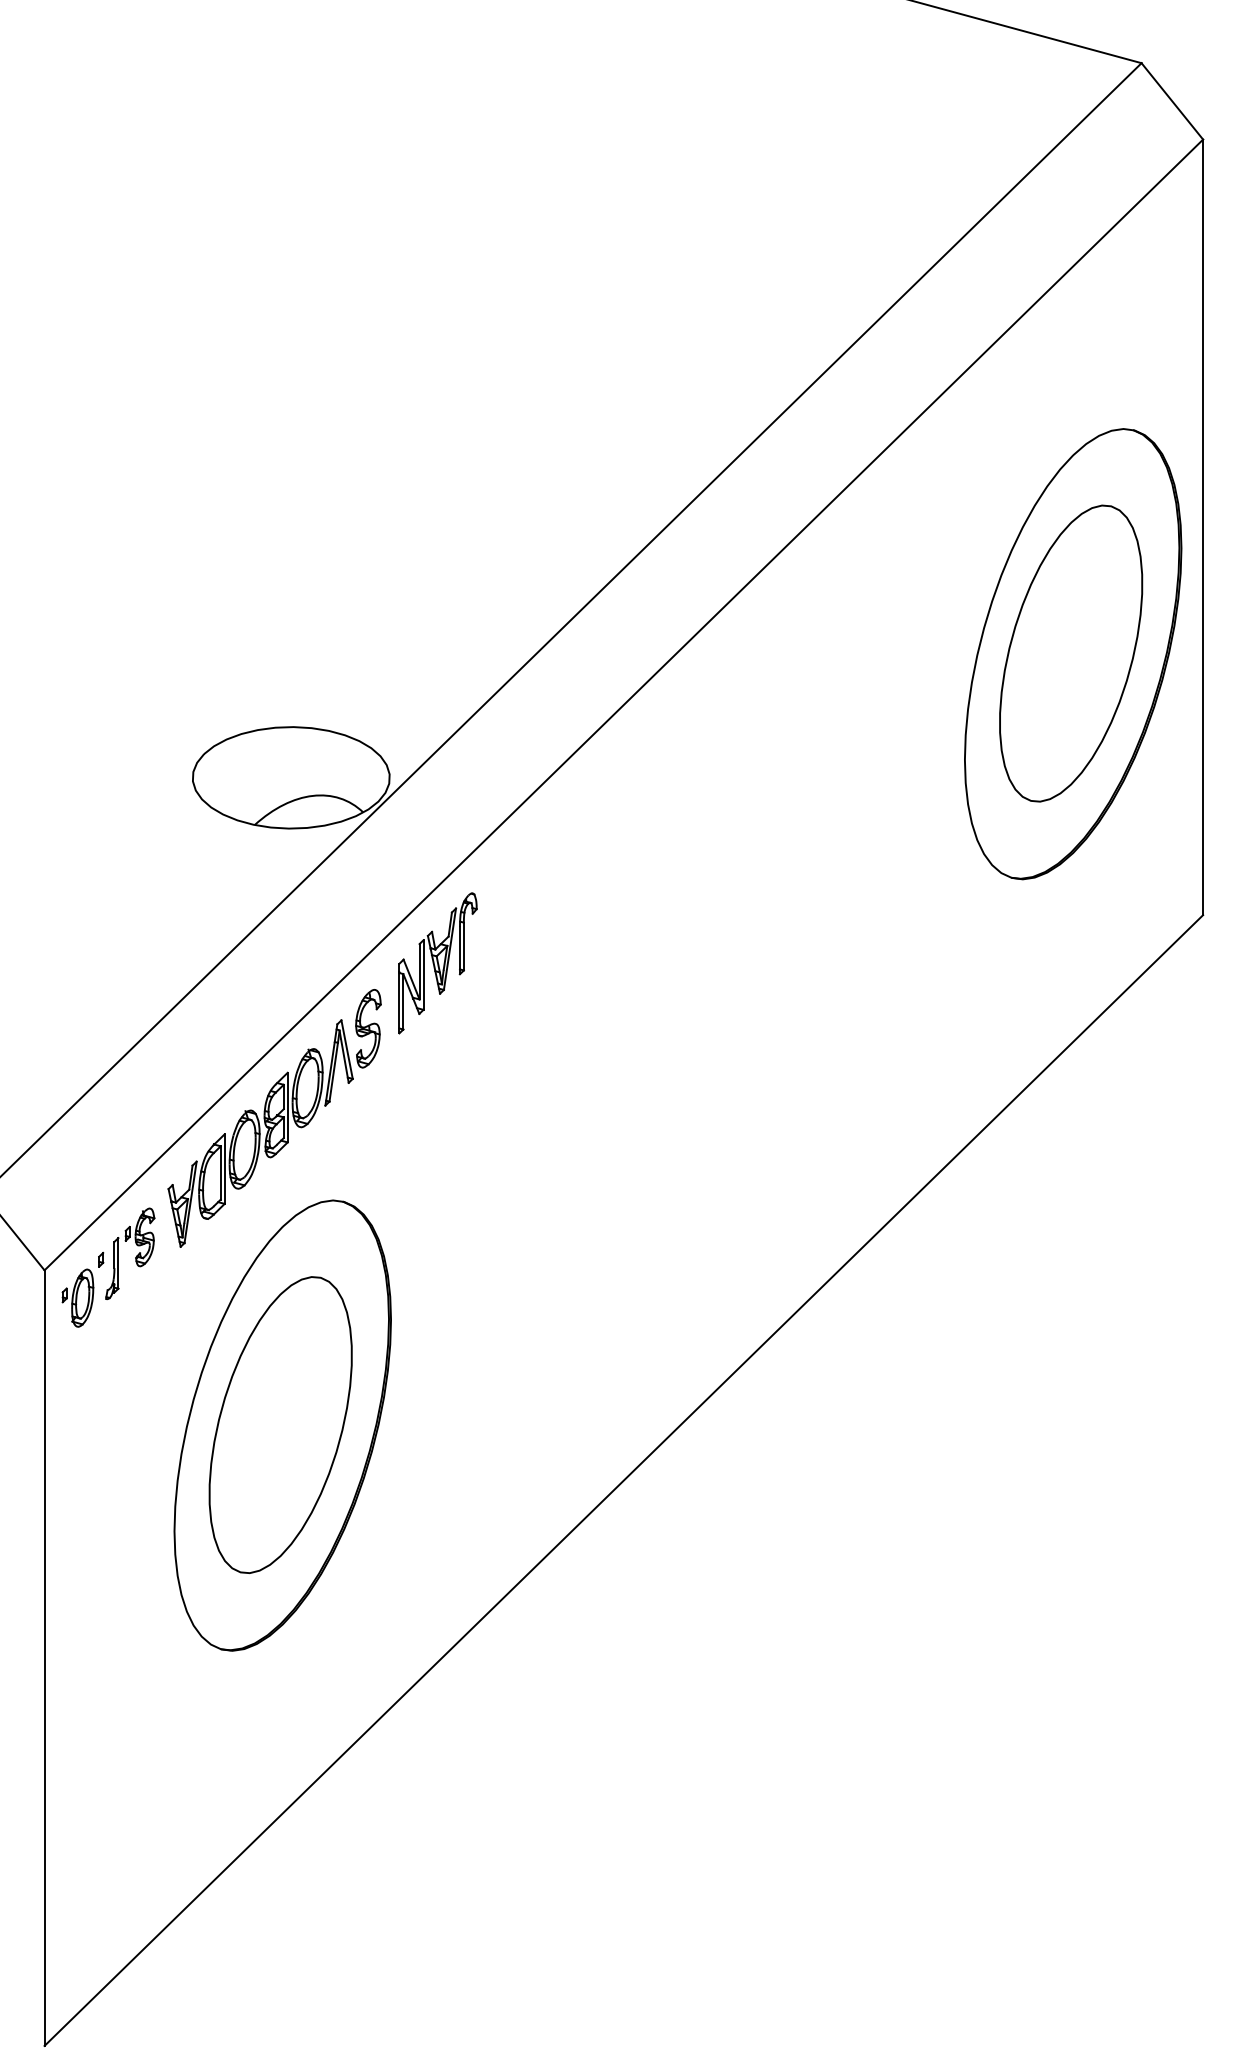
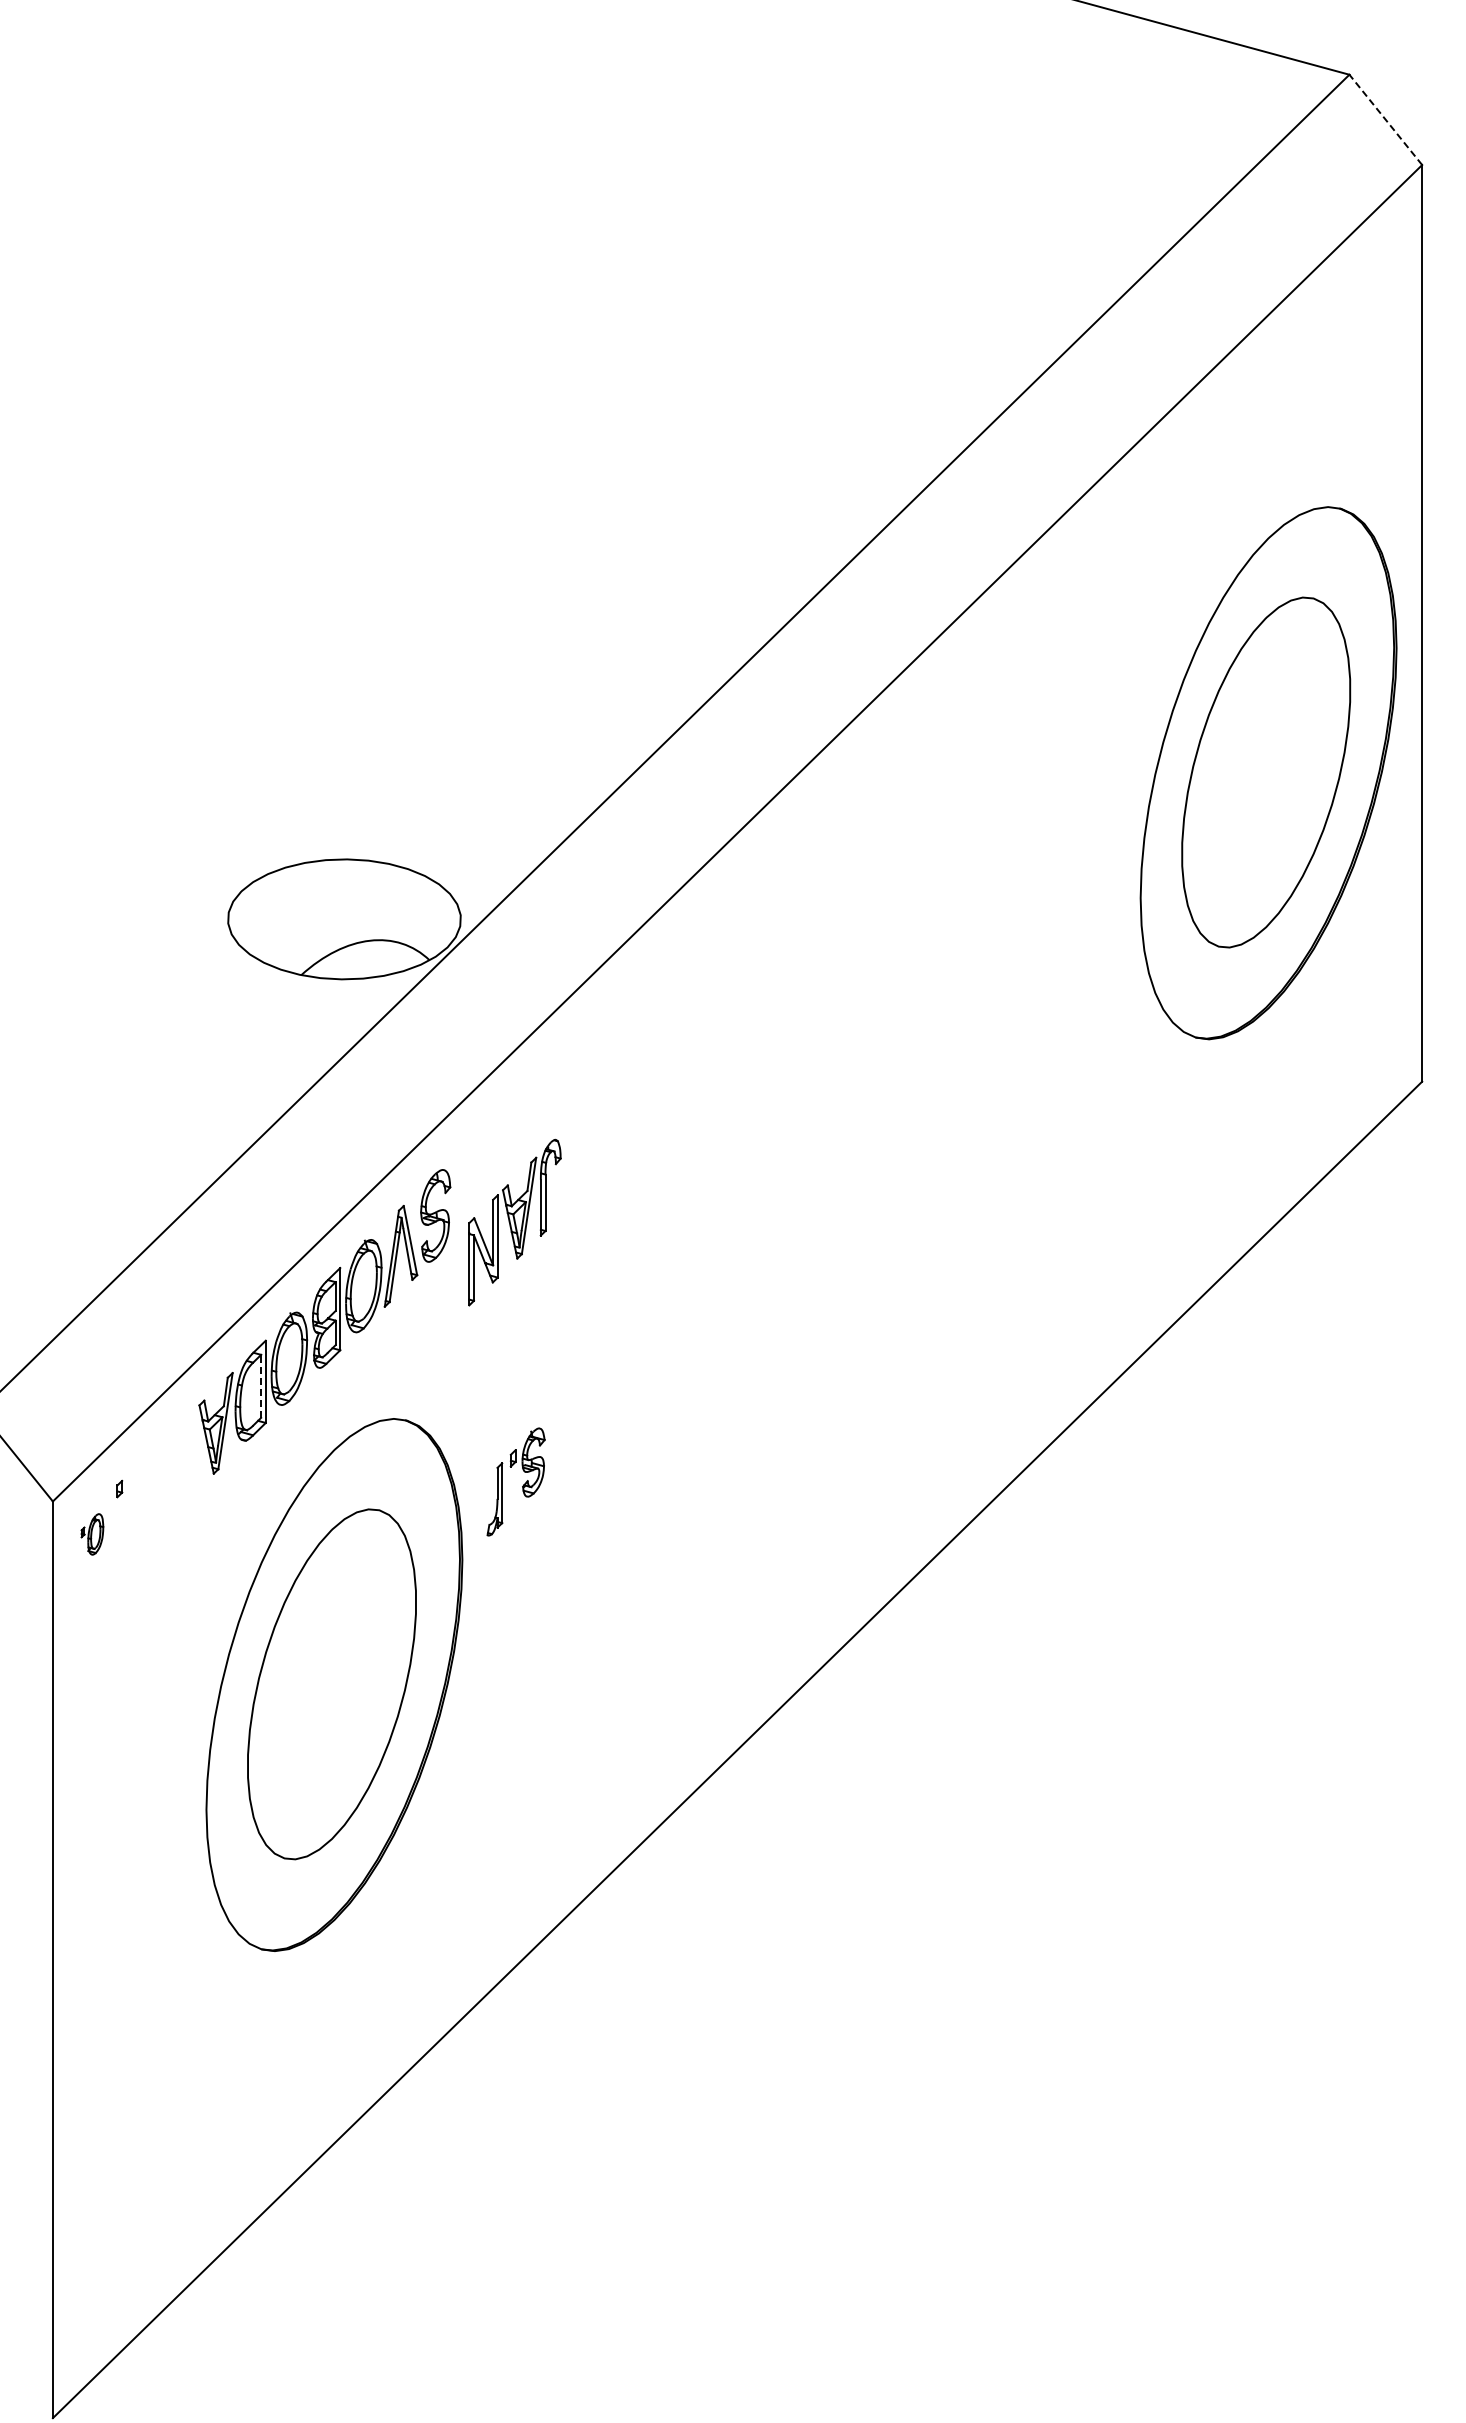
line: (1172, 101) -> (1385, 119), solid -> dashed
part: (437, 963) -> (514, 1222), moved
line: (221, 1173) -> (261, 1386), solid -> dashed
part: (135, 1256) -> (522, 1485), moved
part: (78, 1298) -> (92, 1534), size x0.6

